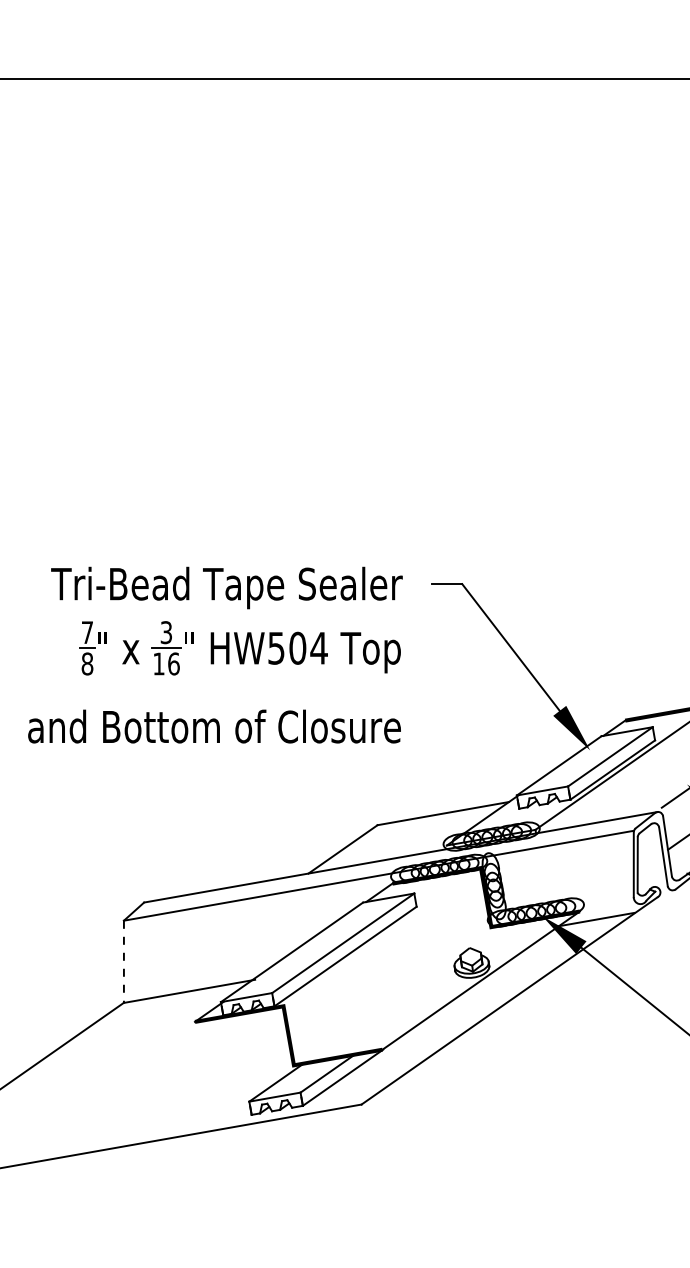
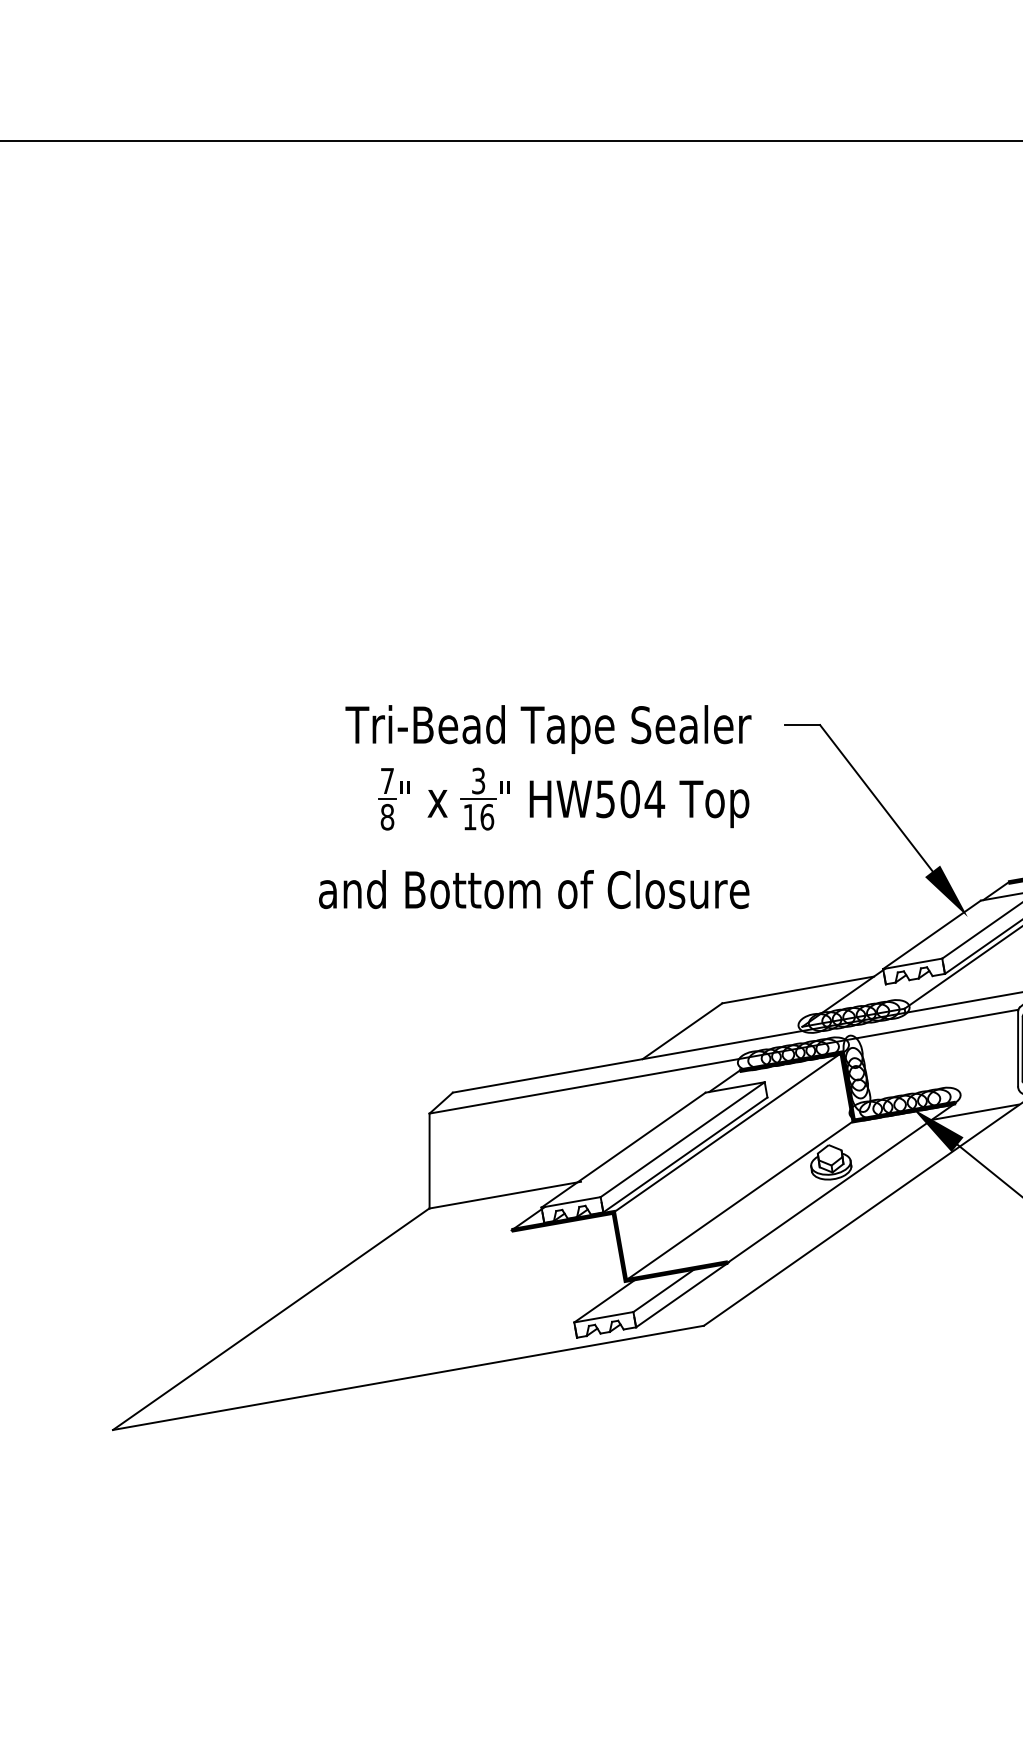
line: (382, 937) -> (727, 1132), added
line: (123, 962) -> (429, 1161), dashed -> solid
line: (392, 996) -> (739, 1200), added

